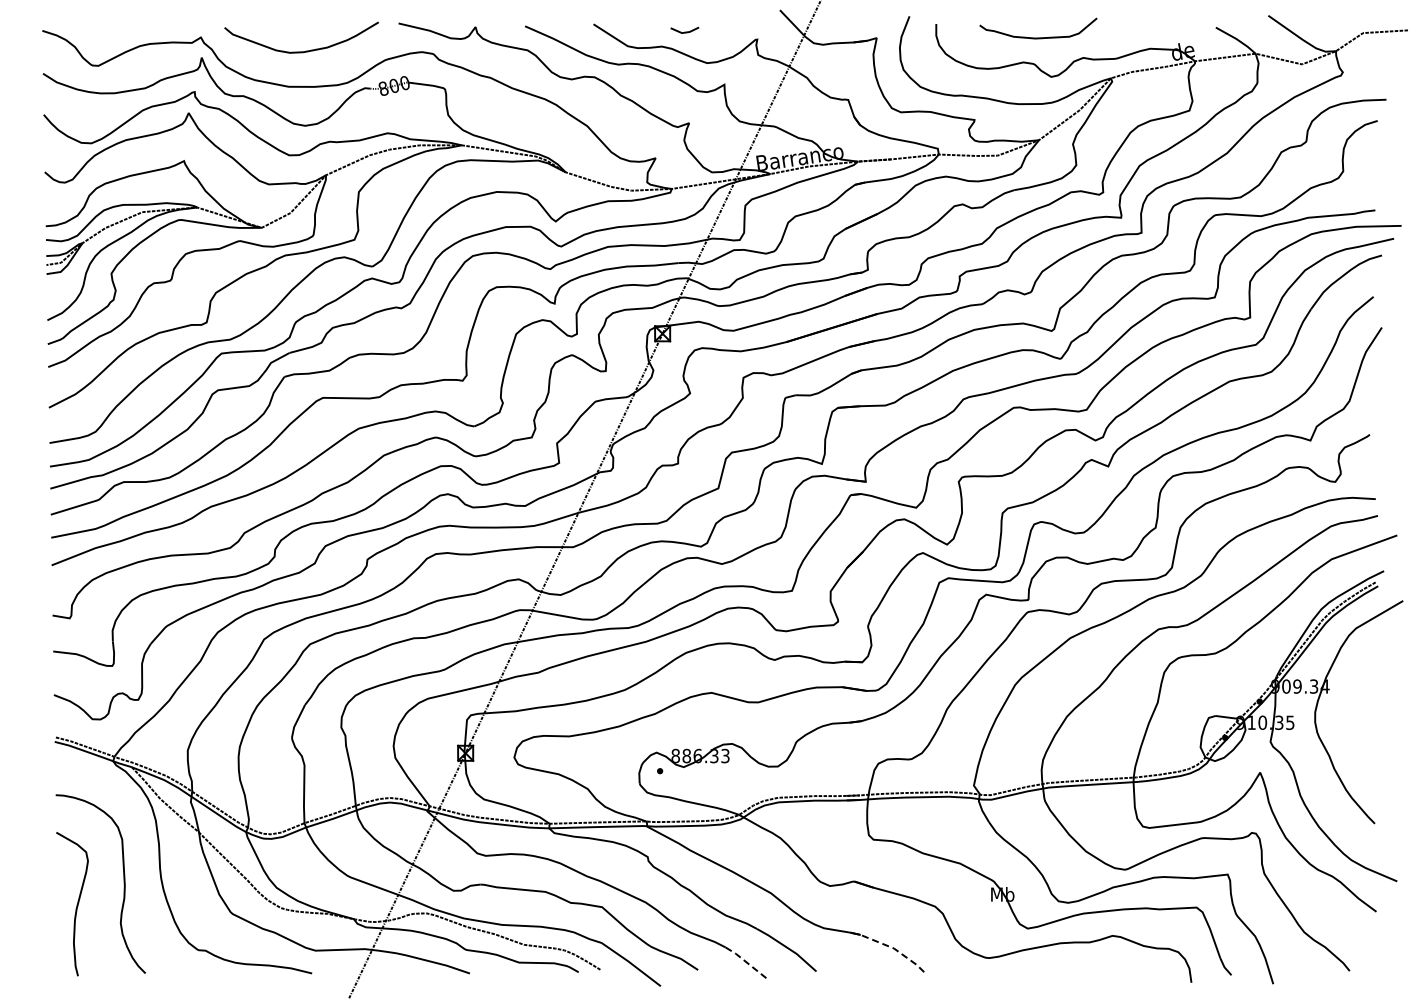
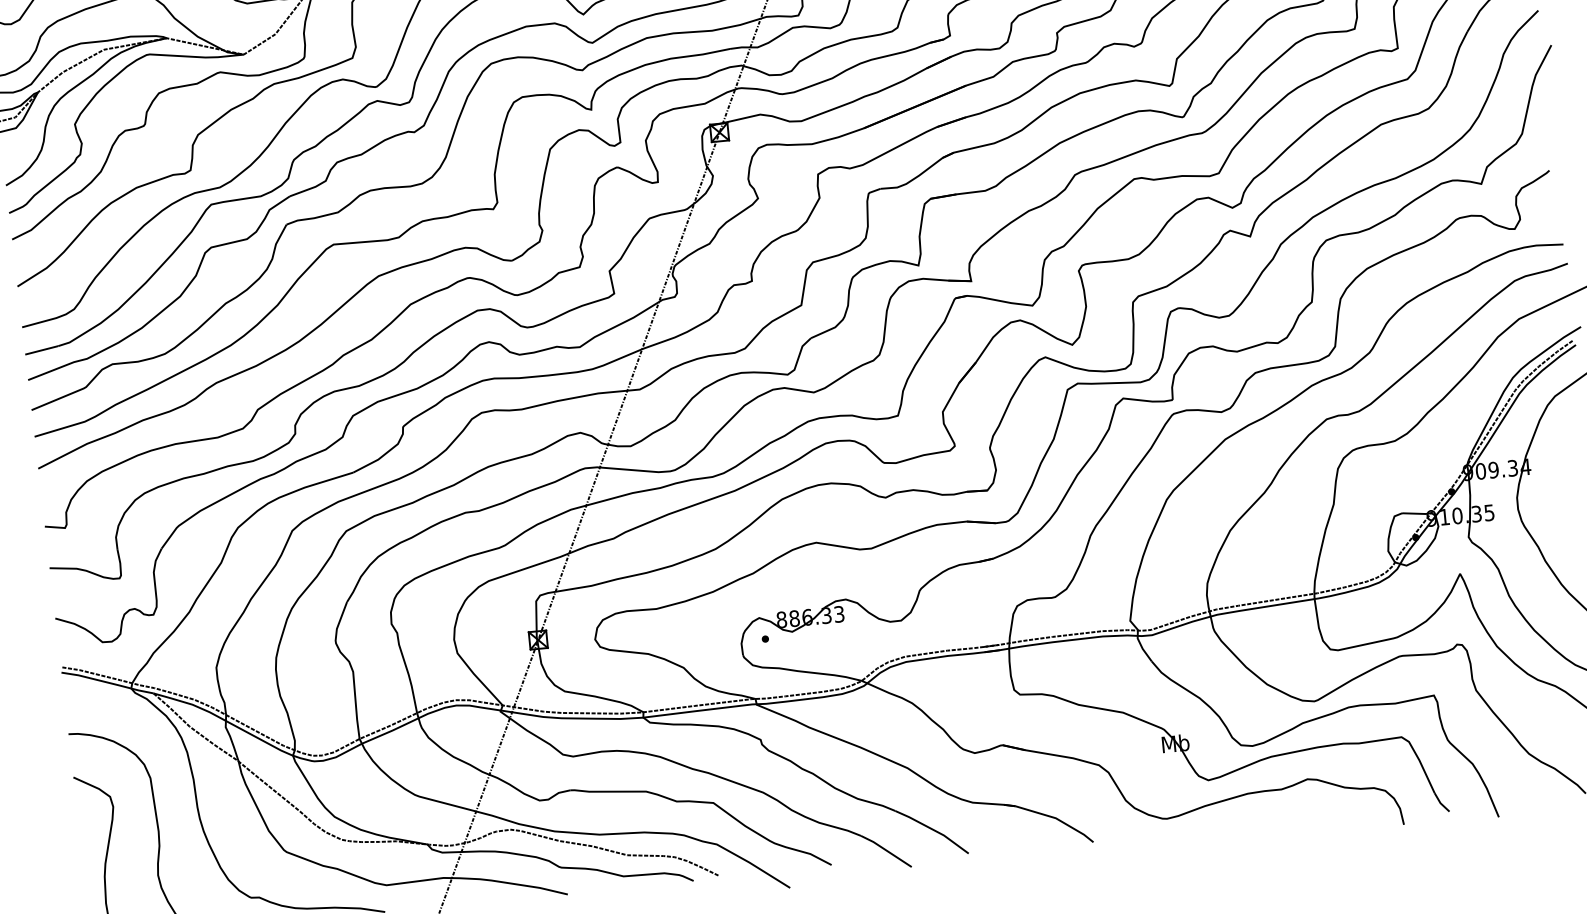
line: (894, 949) -> (1056, 819), dashed -> solid
line: (746, 962) -> (886, 850), dashed -> solid

